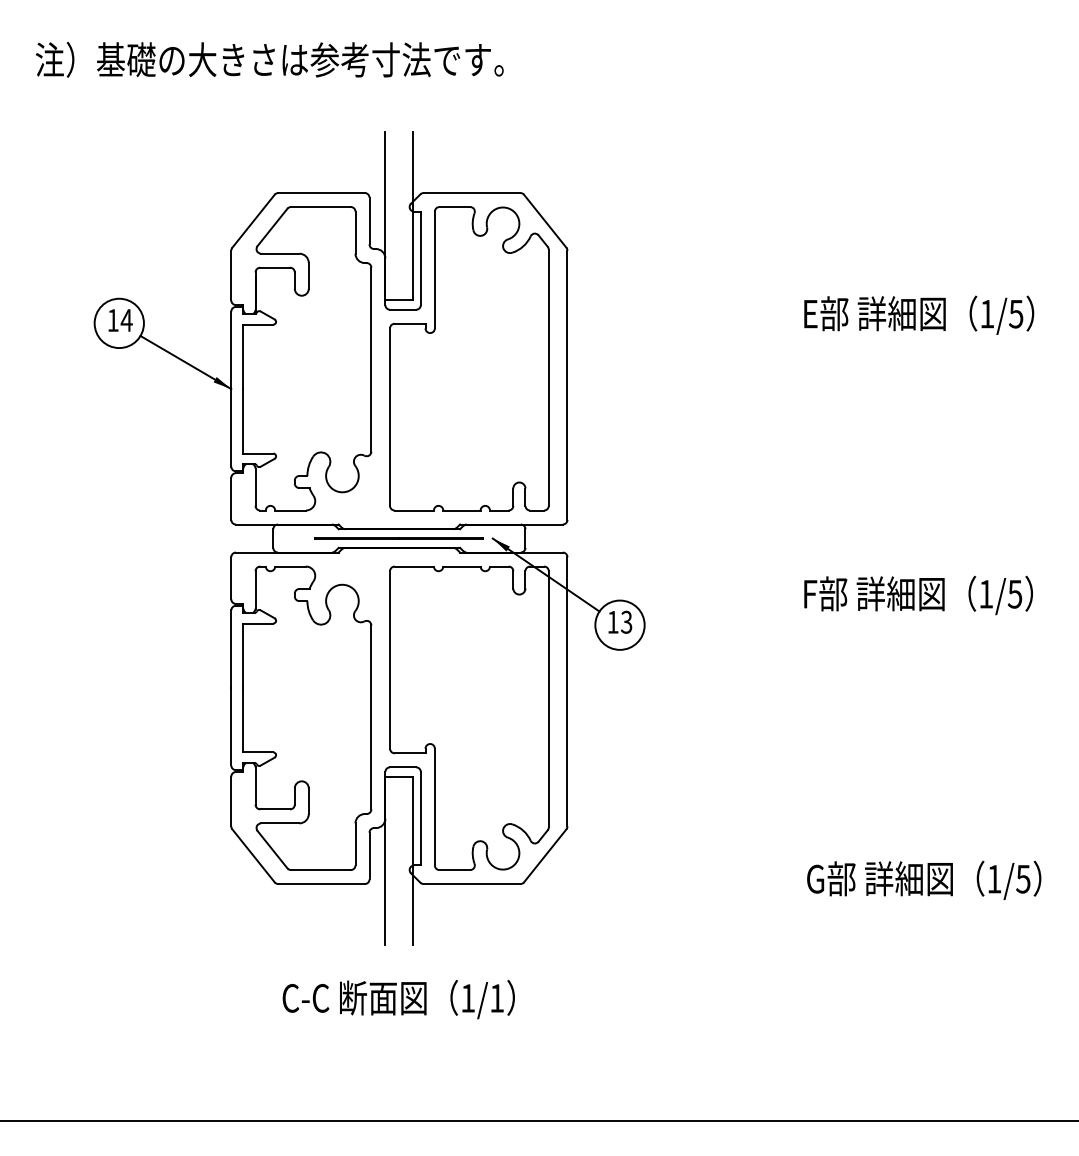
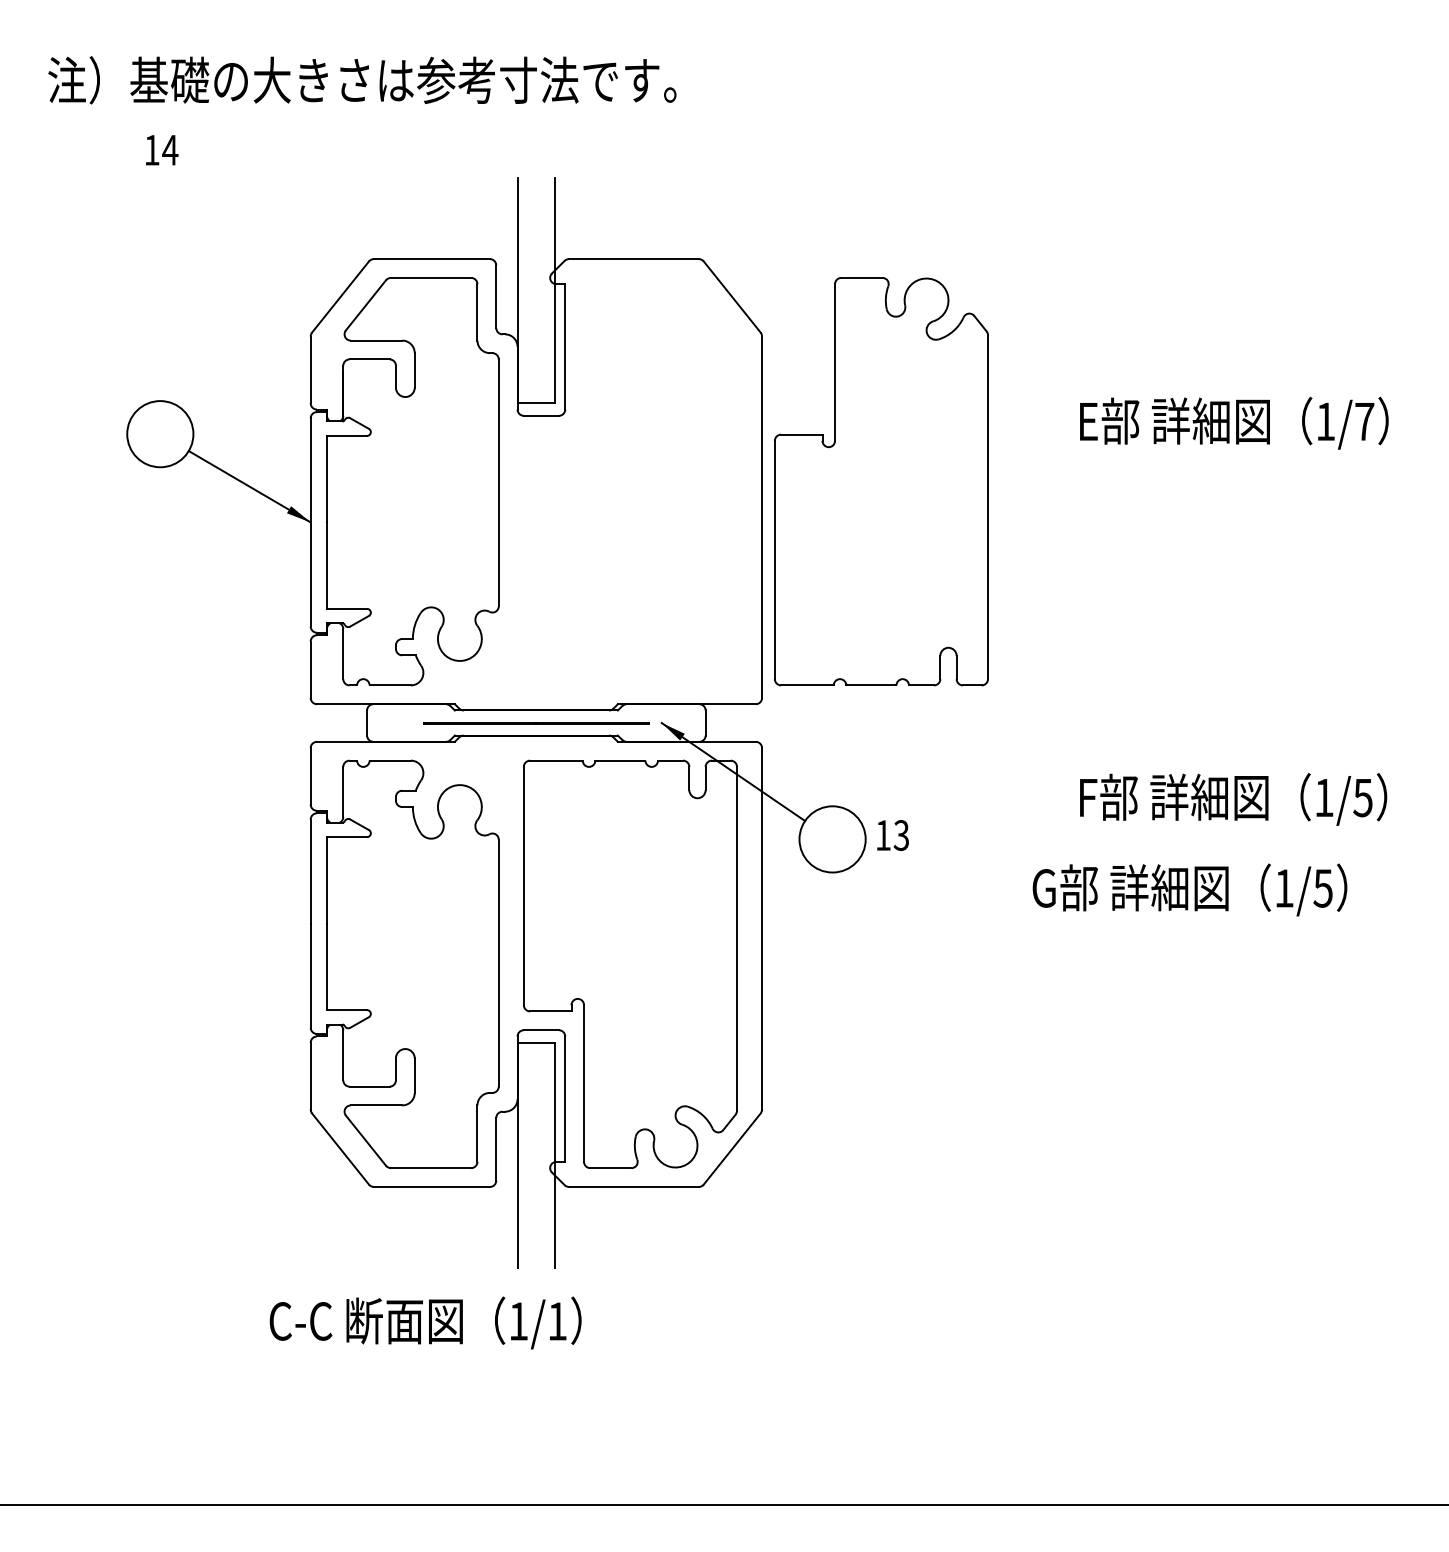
text: (1016, 314) -> (1364, 422), 1/5 -> 1/7
text: (120, 320) -> (162, 150), moved
part: (469, 358) -> (881, 481), moved
text: (619, 622) -> (892, 835), moved
text: (923, 880) -> (1189, 889), moved
text: (398, 999) -> (425, 1322), moved

